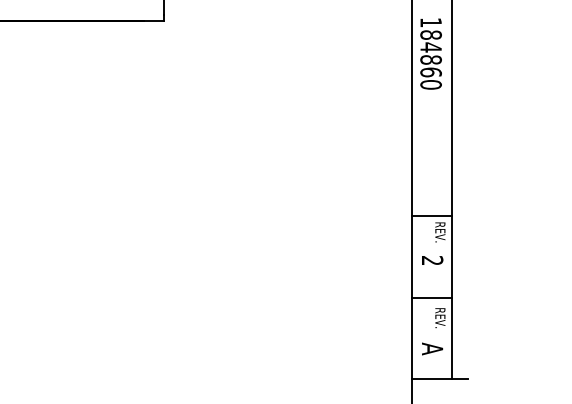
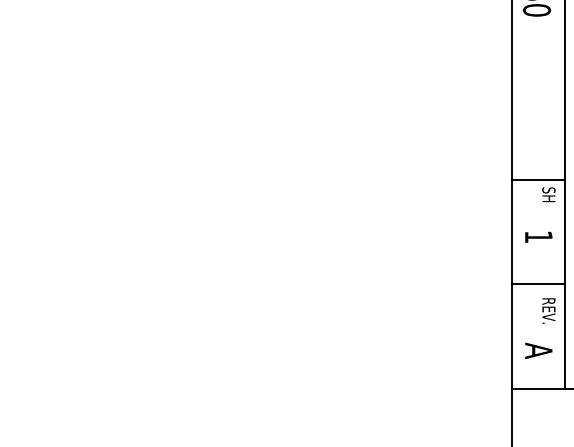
text: (440, 232) -> (549, 200), REV. -> SH
text: (432, 260) -> (538, 236), 2 -> 1

